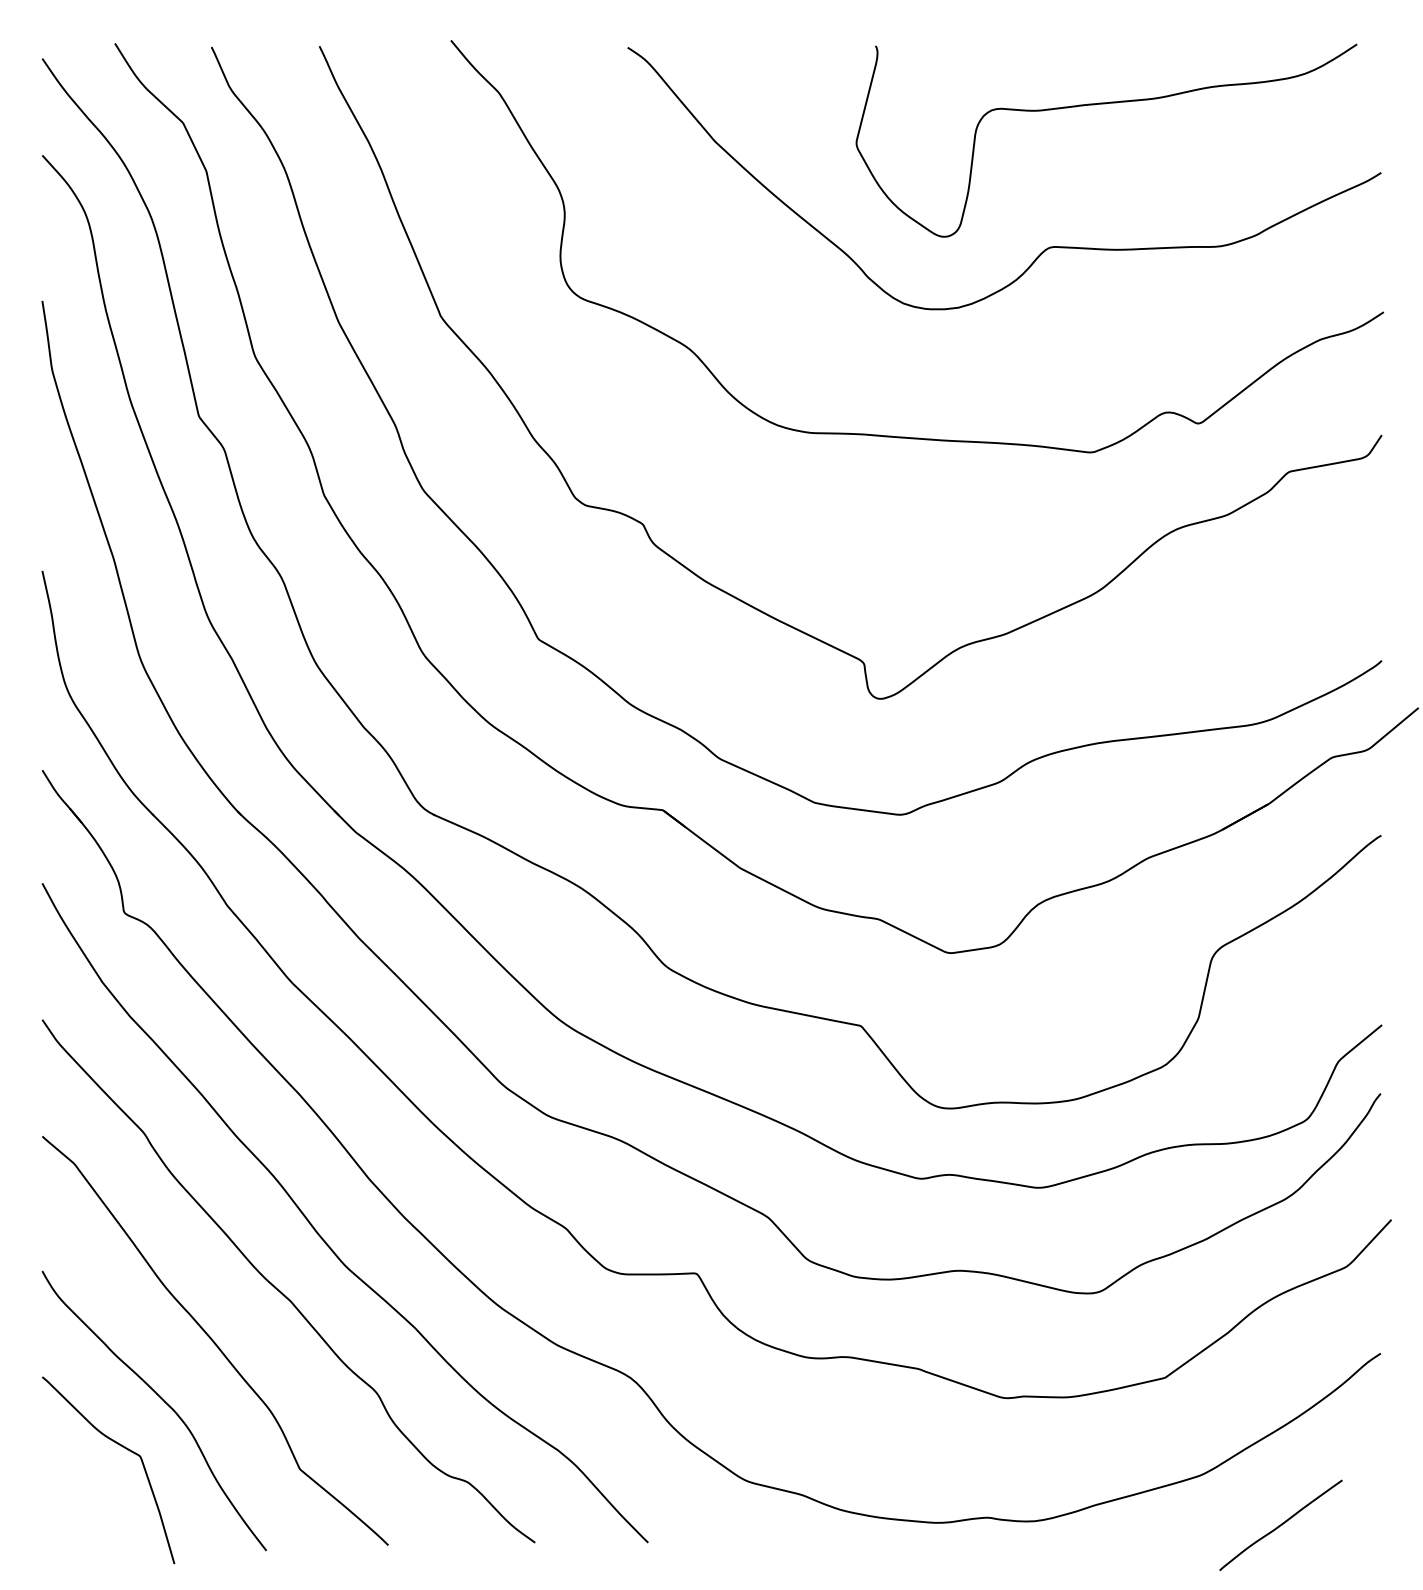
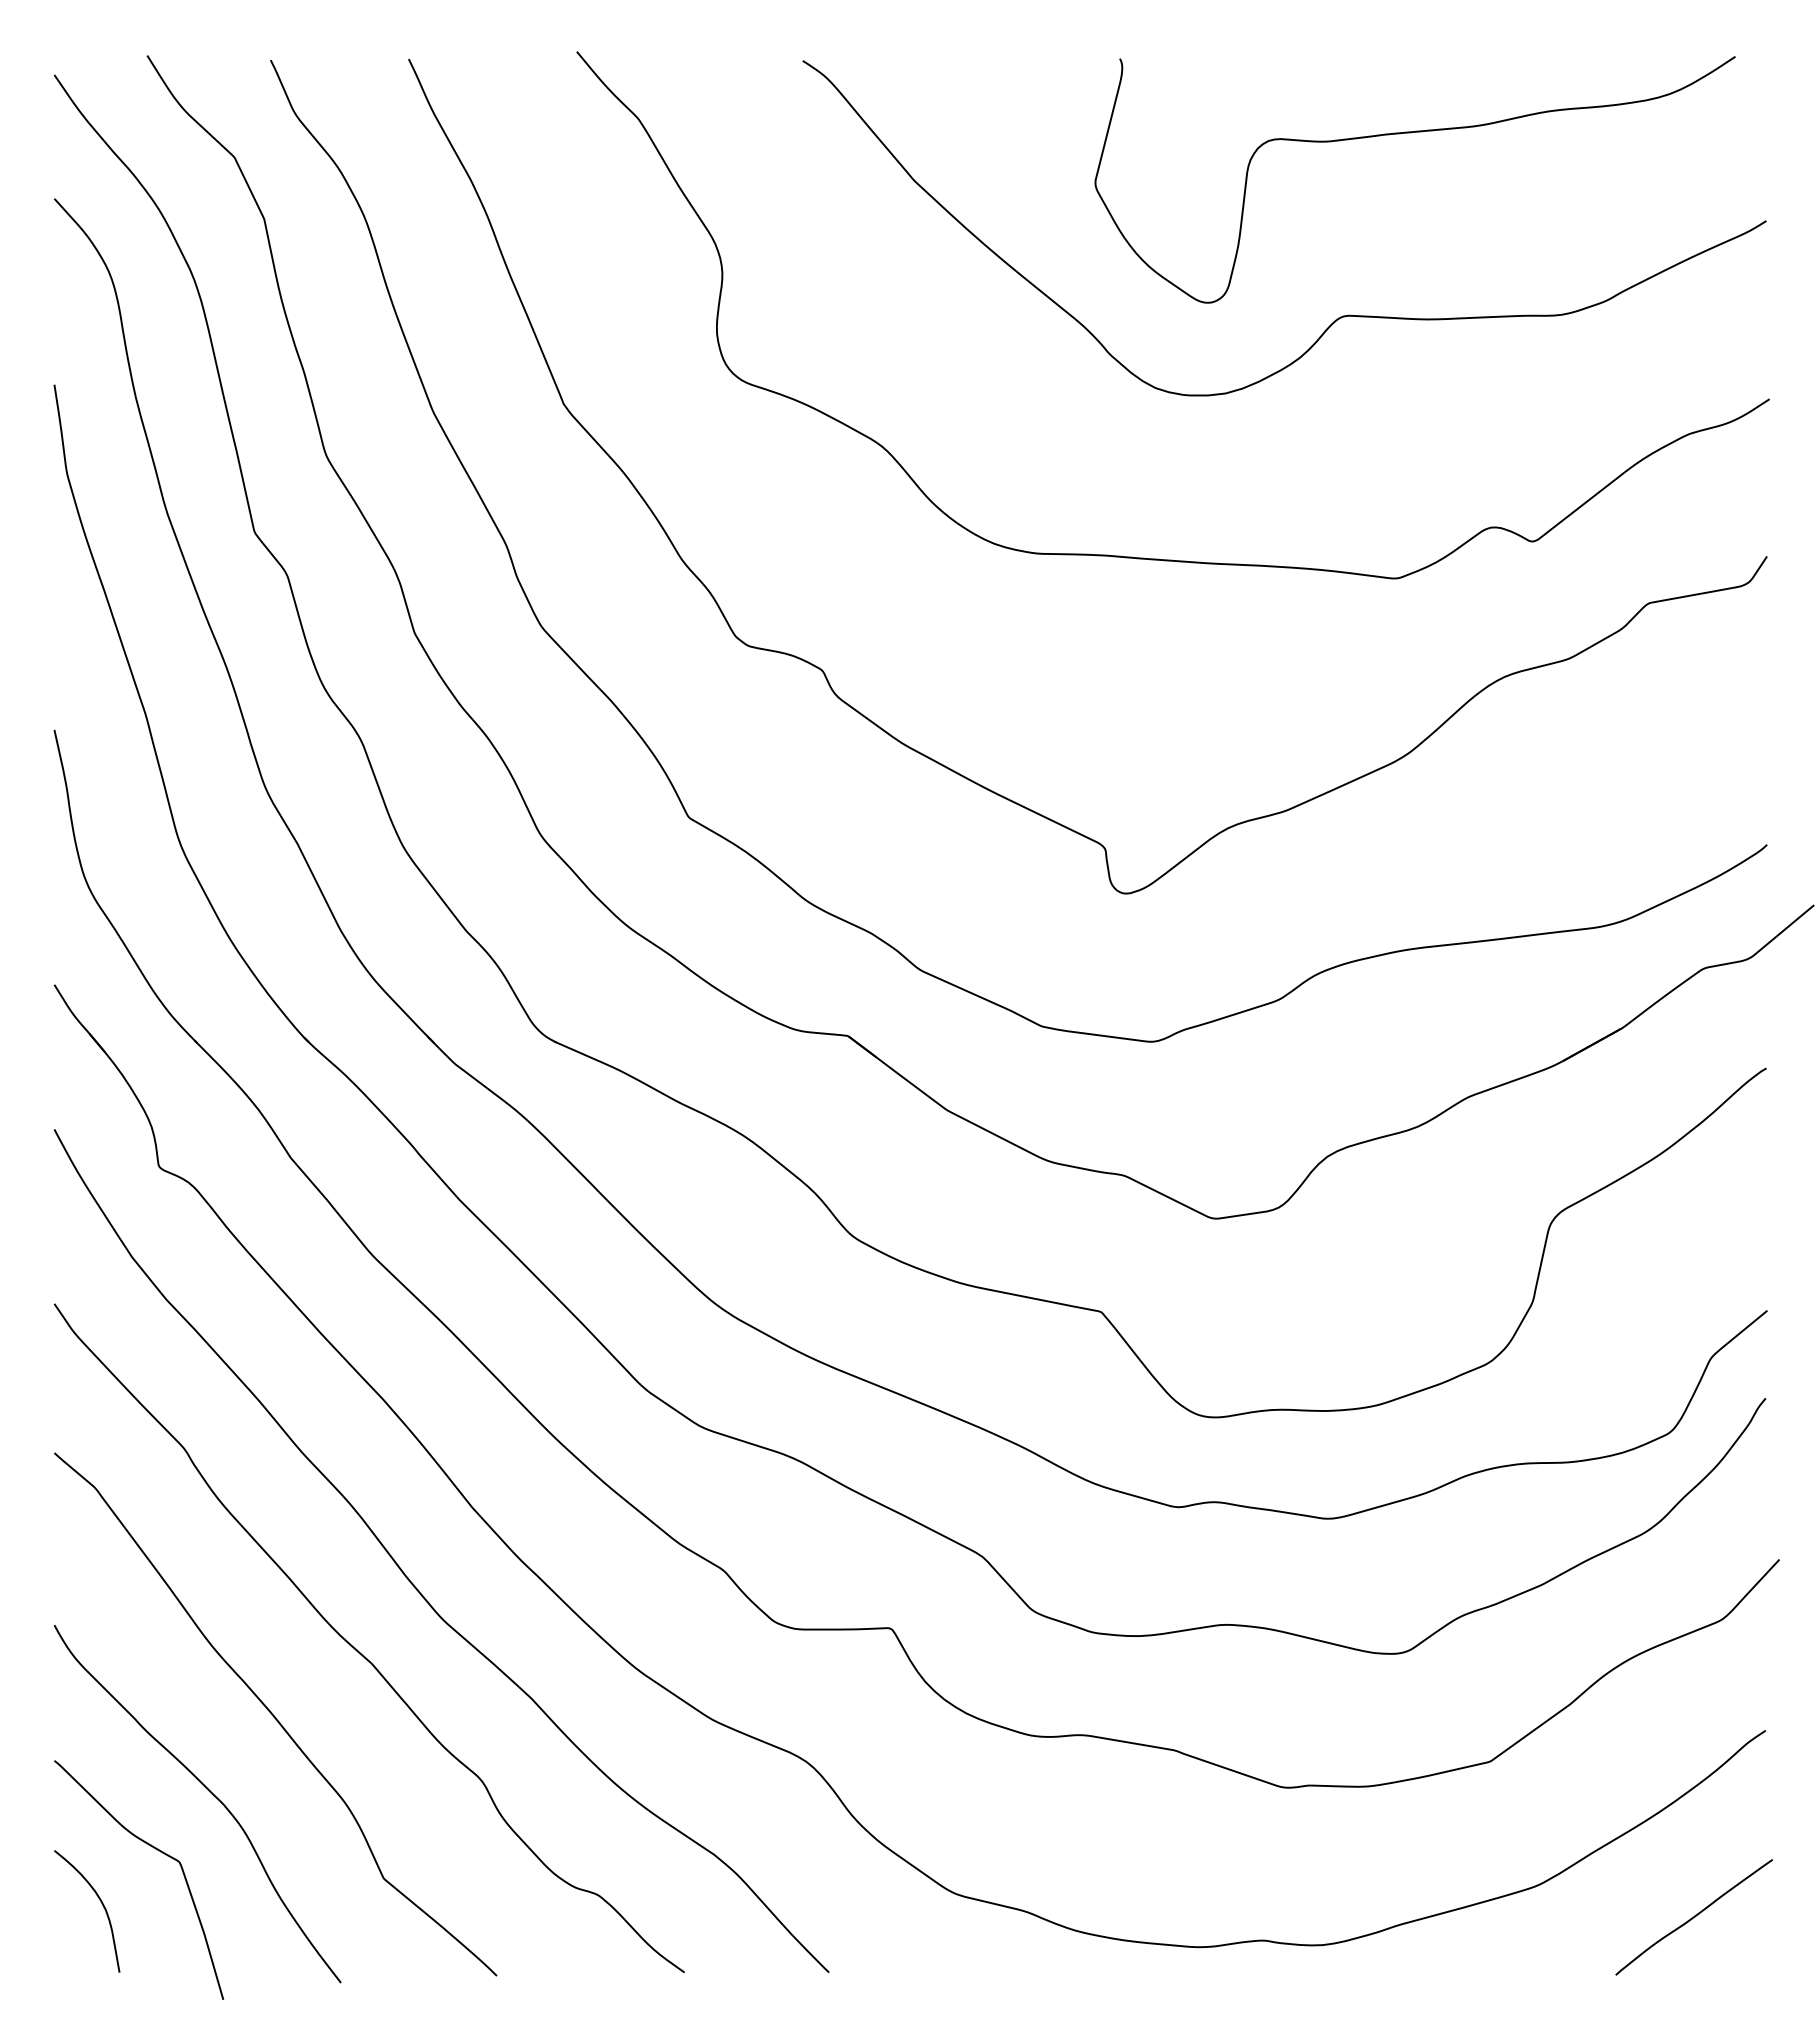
curve: (79, 1488) -> (101, 1903), added
curve: (1280, 1525) -> (1693, 1917), moved

